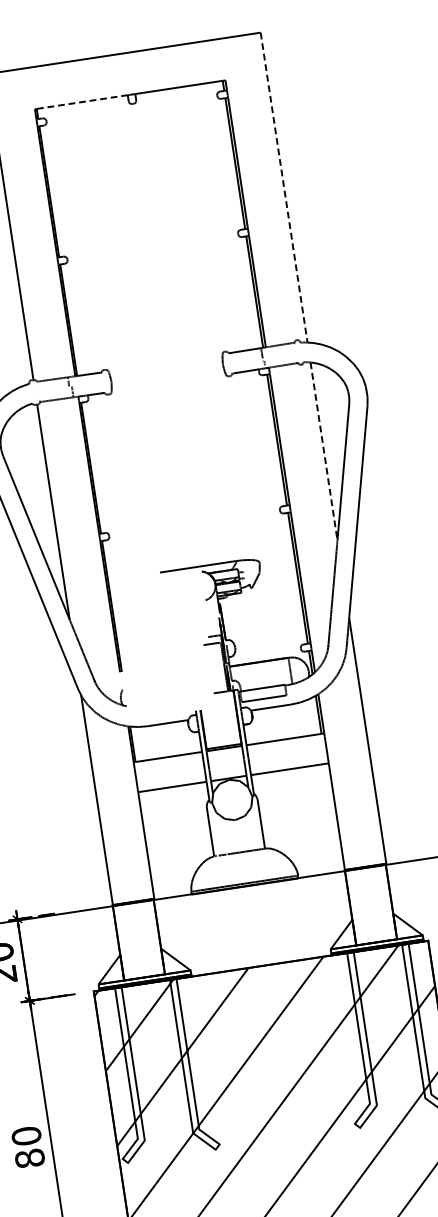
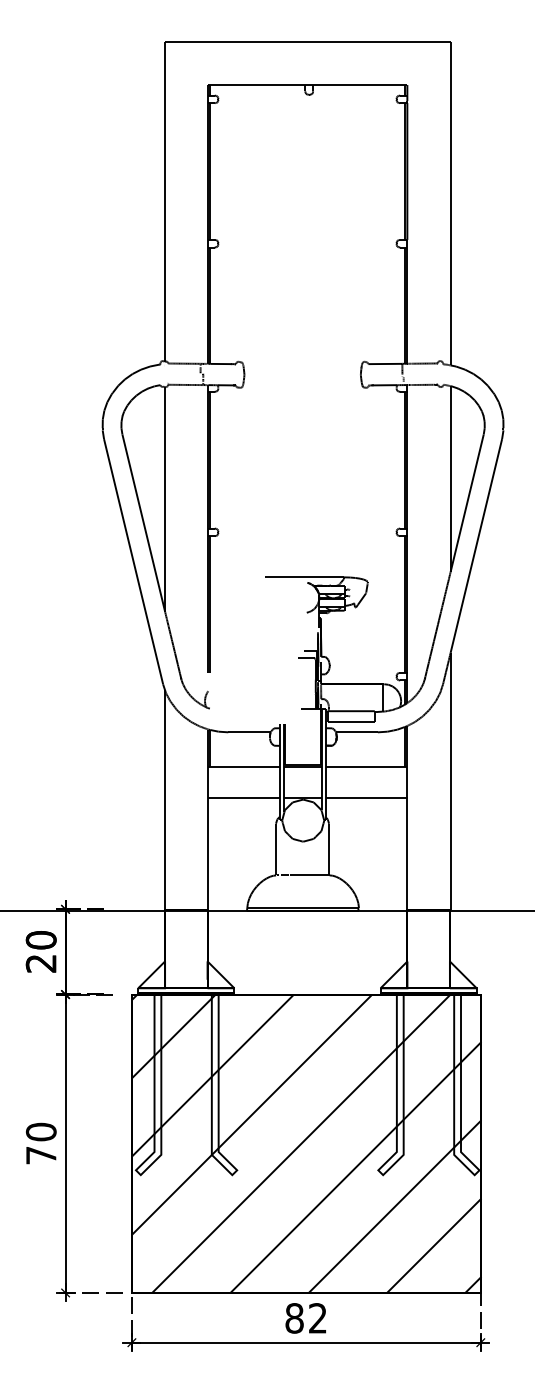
line: (83, 102) -> (258, 85), dashed -> solid
line: (283, 187) -> (450, 203), dashed -> solid
line: (323, 451) -> (450, 479), dashed -> solid
text: (29, 1158) -> (40, 1155), 80 -> 70

